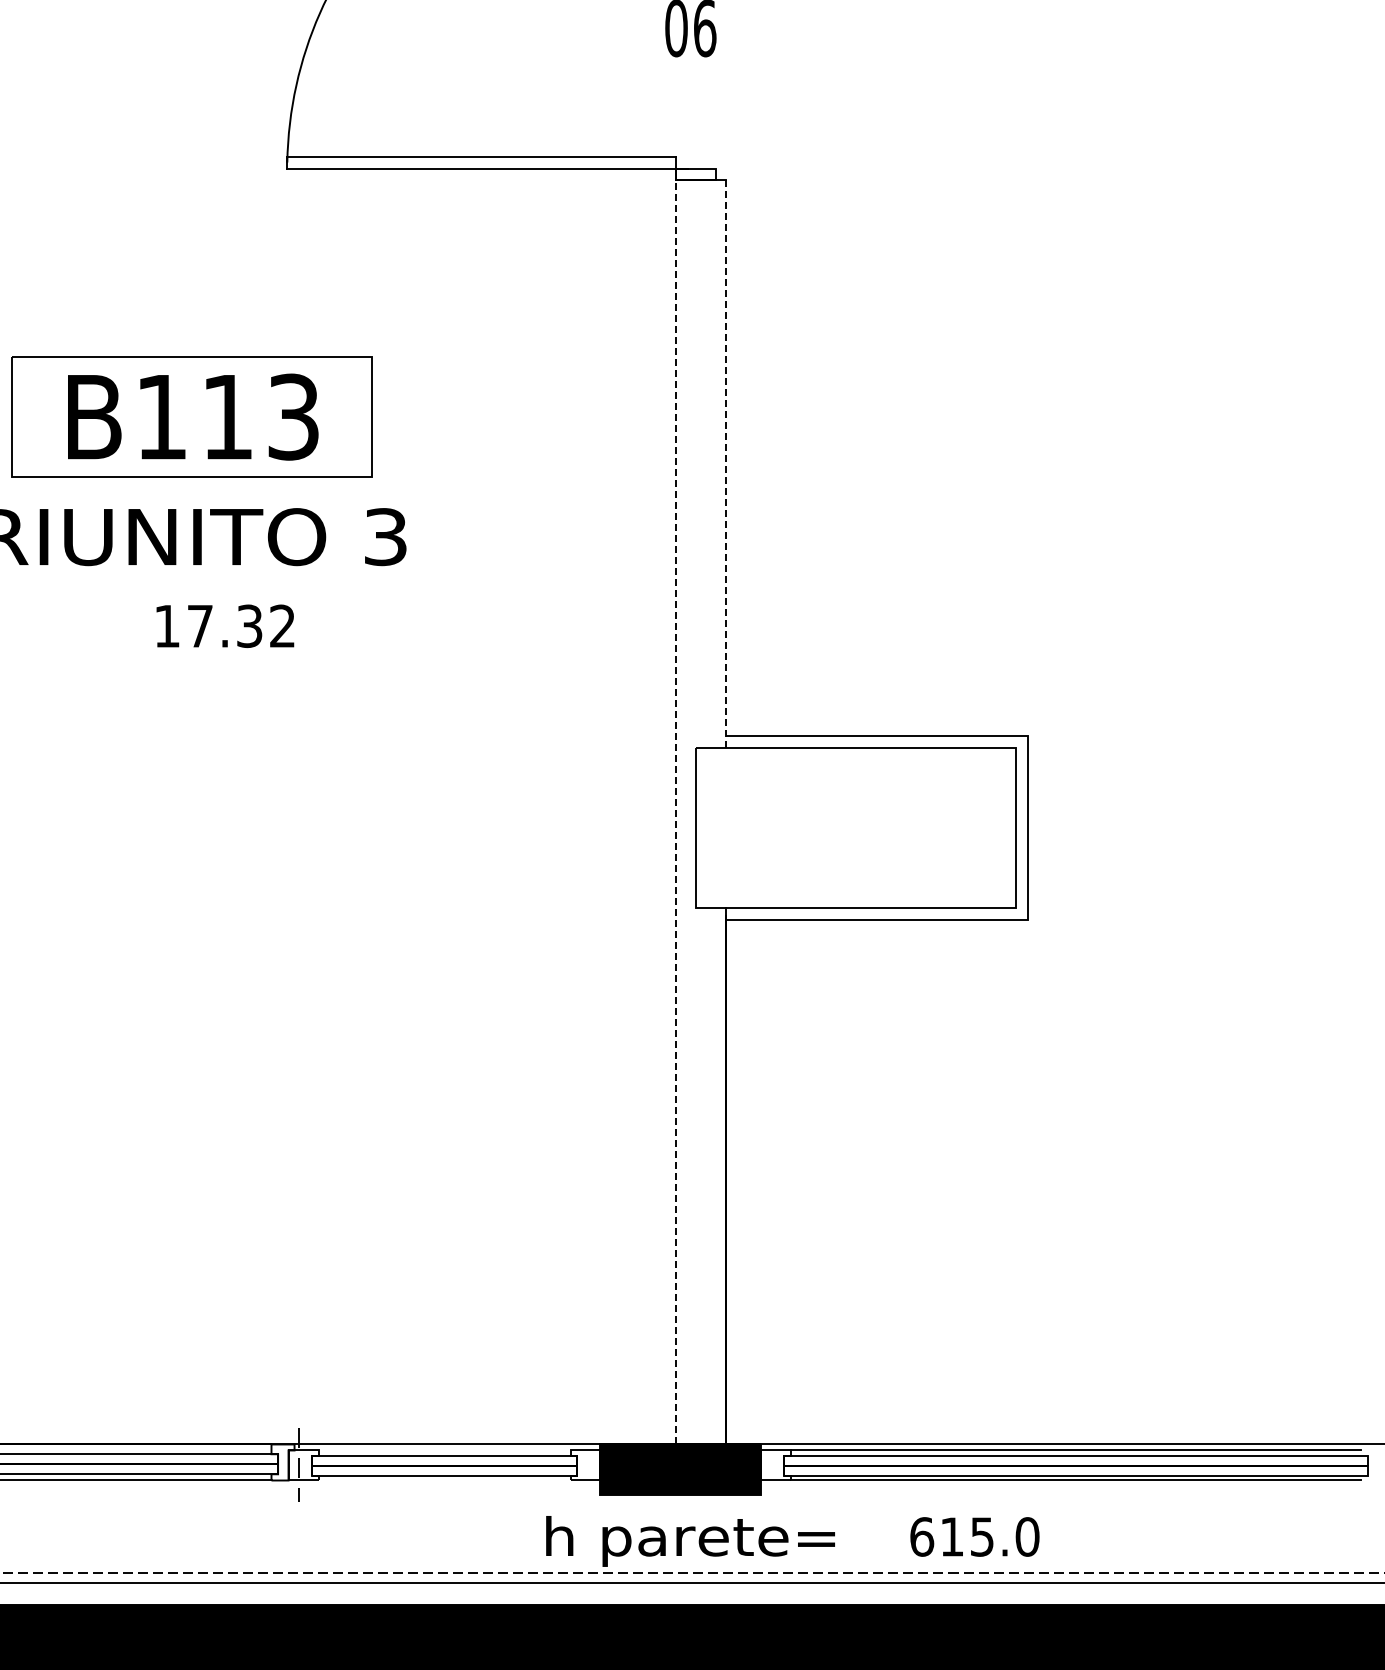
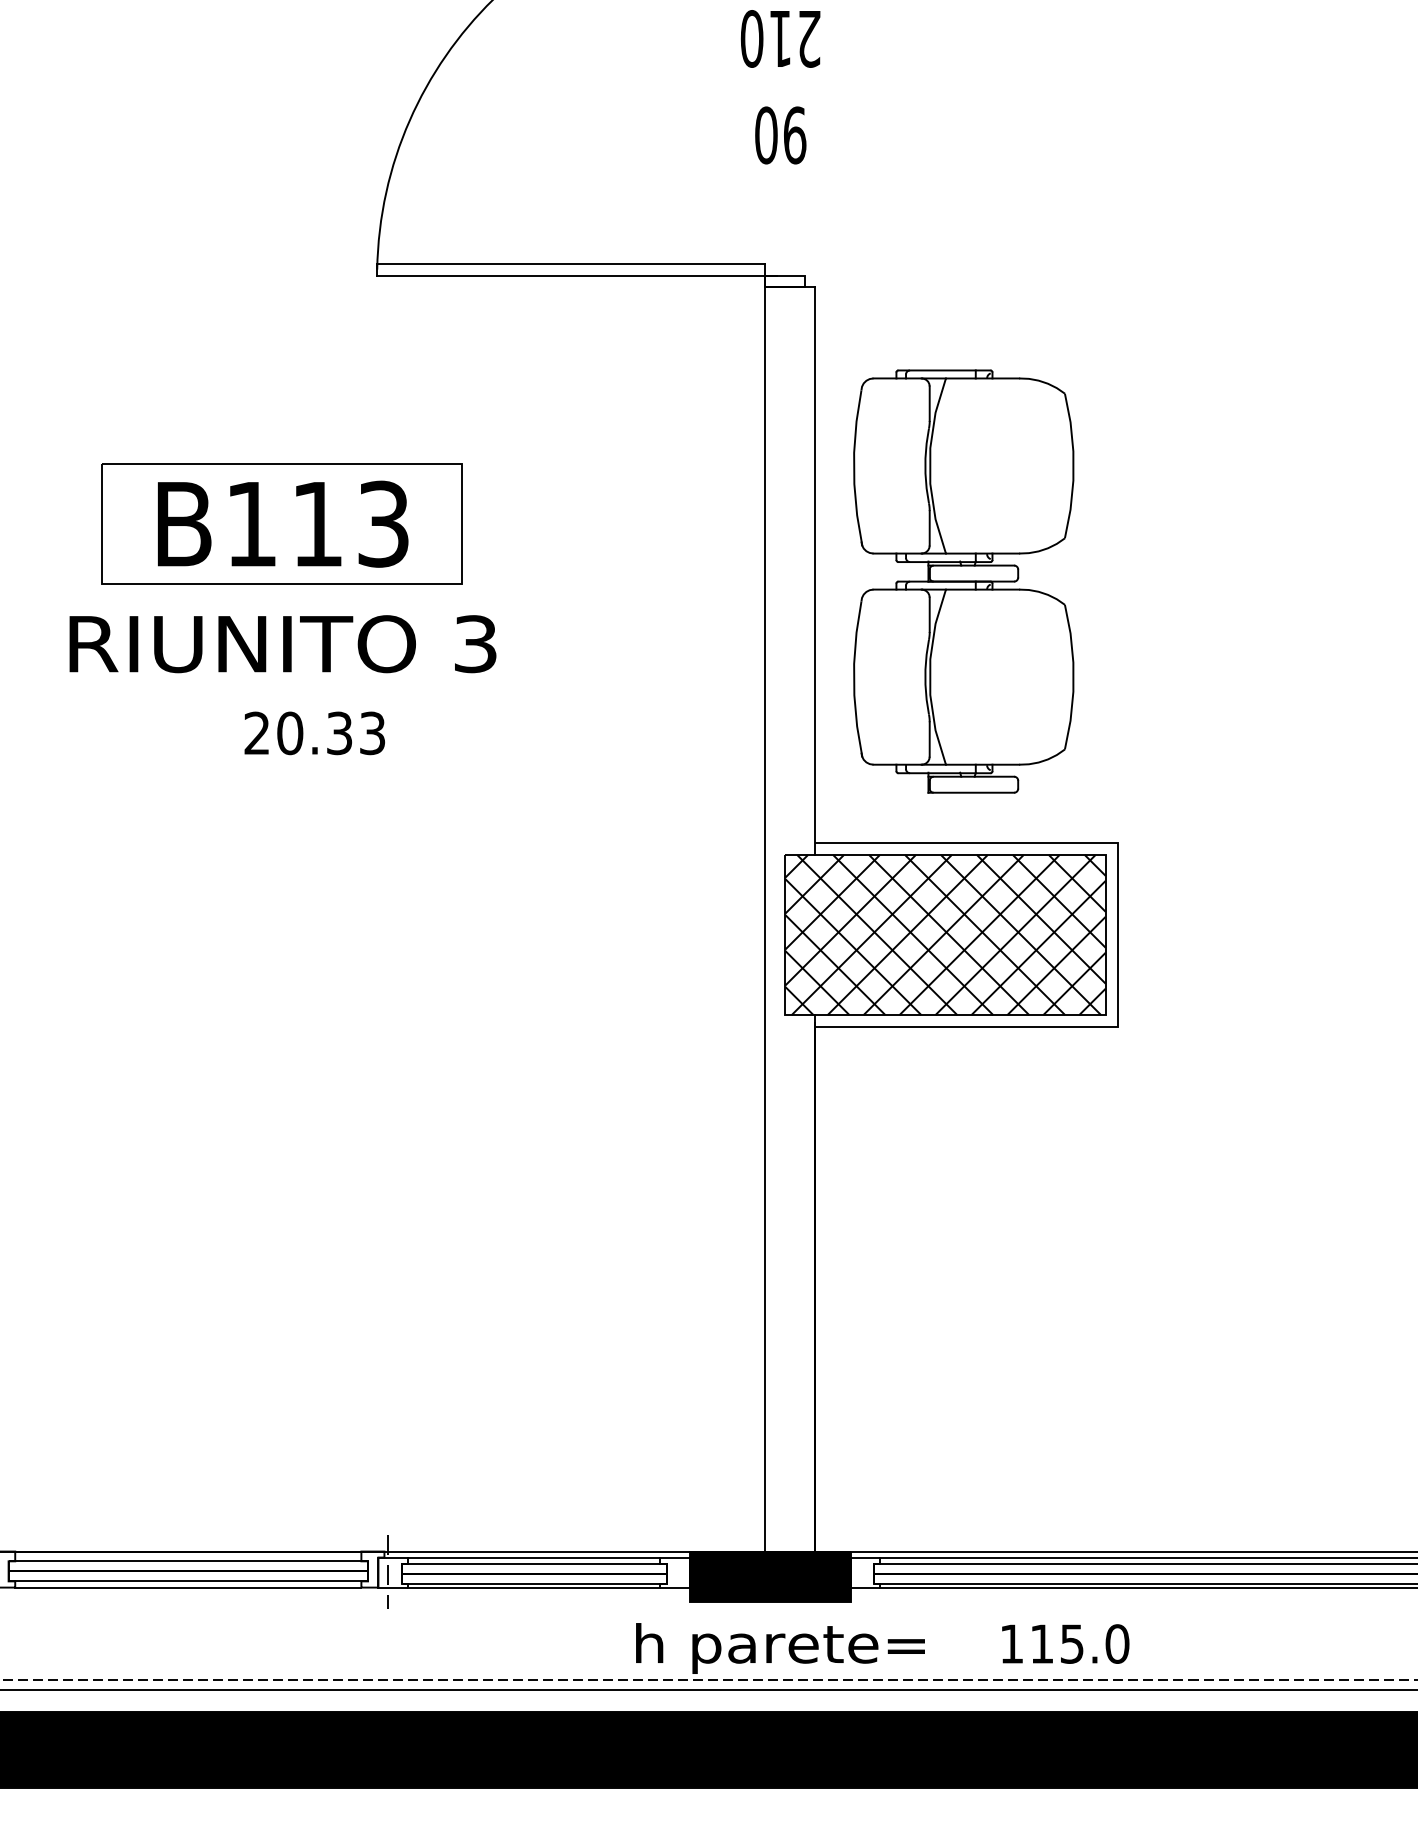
line: (725, 464) -> (815, 571), dashed -> solid
part: (873, 474) -> (963, 581), added
text: (224, 626) -> (314, 733), 17.32 -> 20.33
line: (675, 812) -> (765, 919), dashed -> solid
hatch: (855, 828) -> (945, 935), added
line: (444, 1450) -> (534, 1557), added
line: (444, 1480) -> (534, 1587), added
text: (922, 1536) -> (1012, 1643), 615.0 -> 115.0

